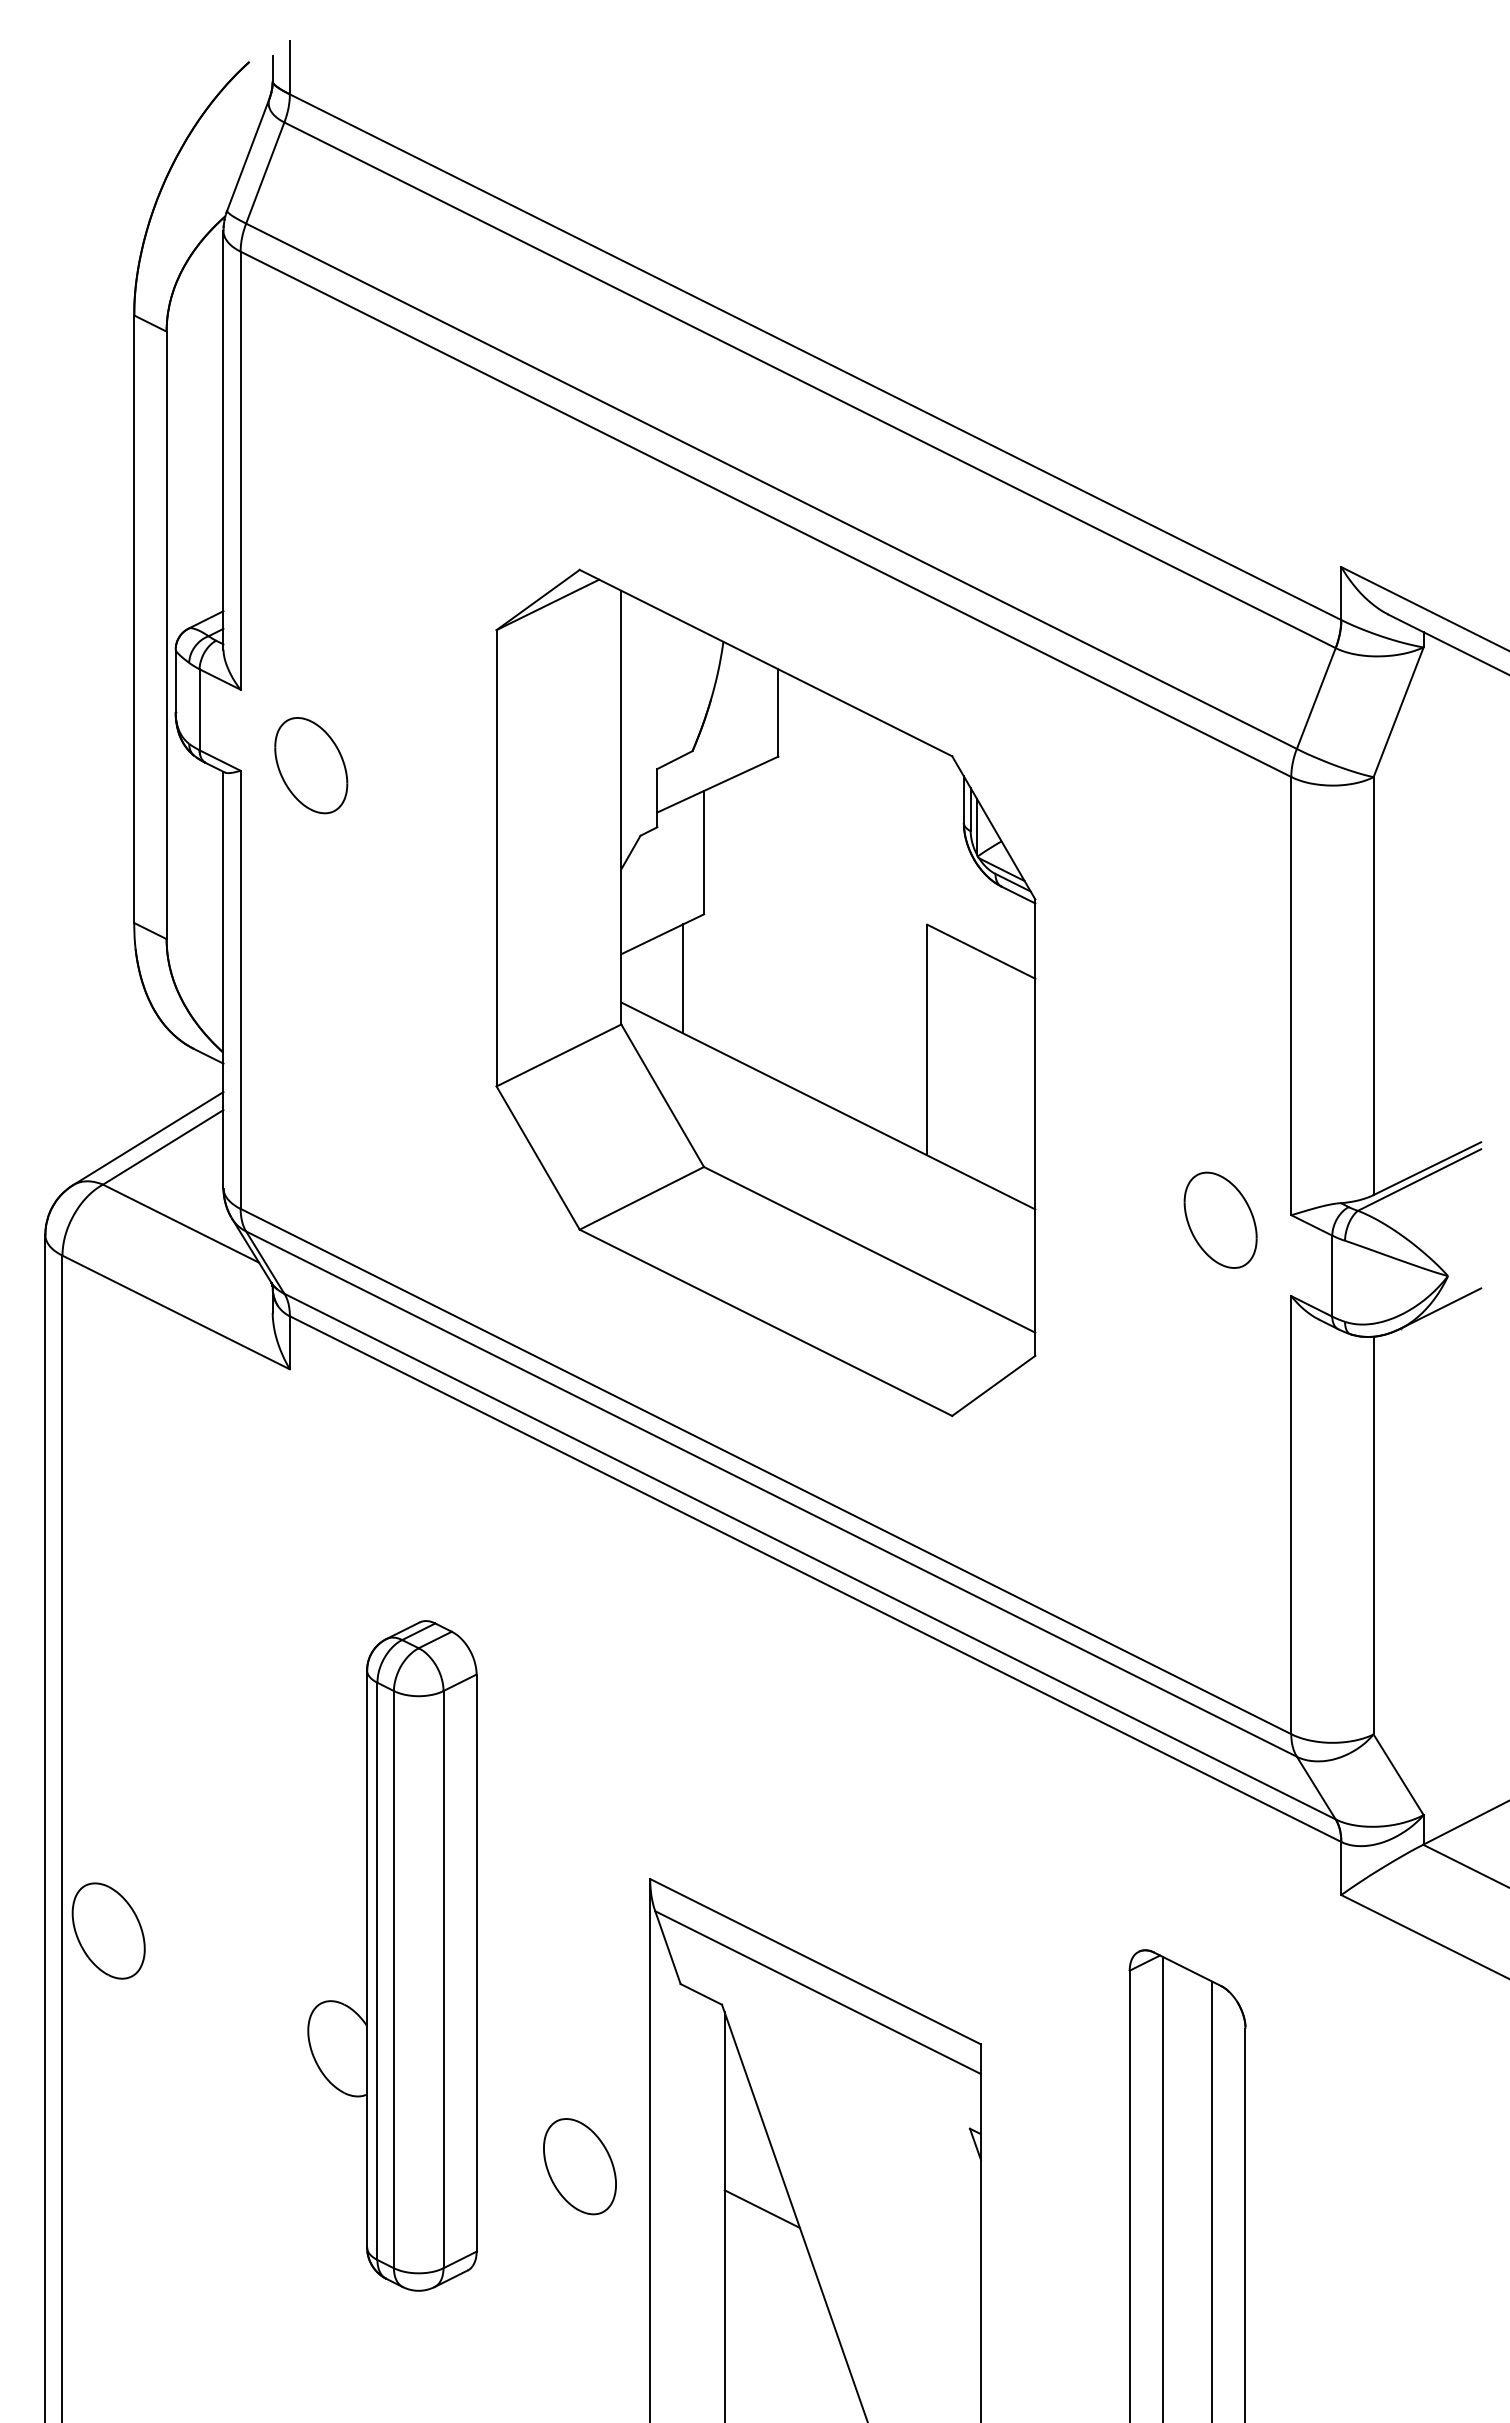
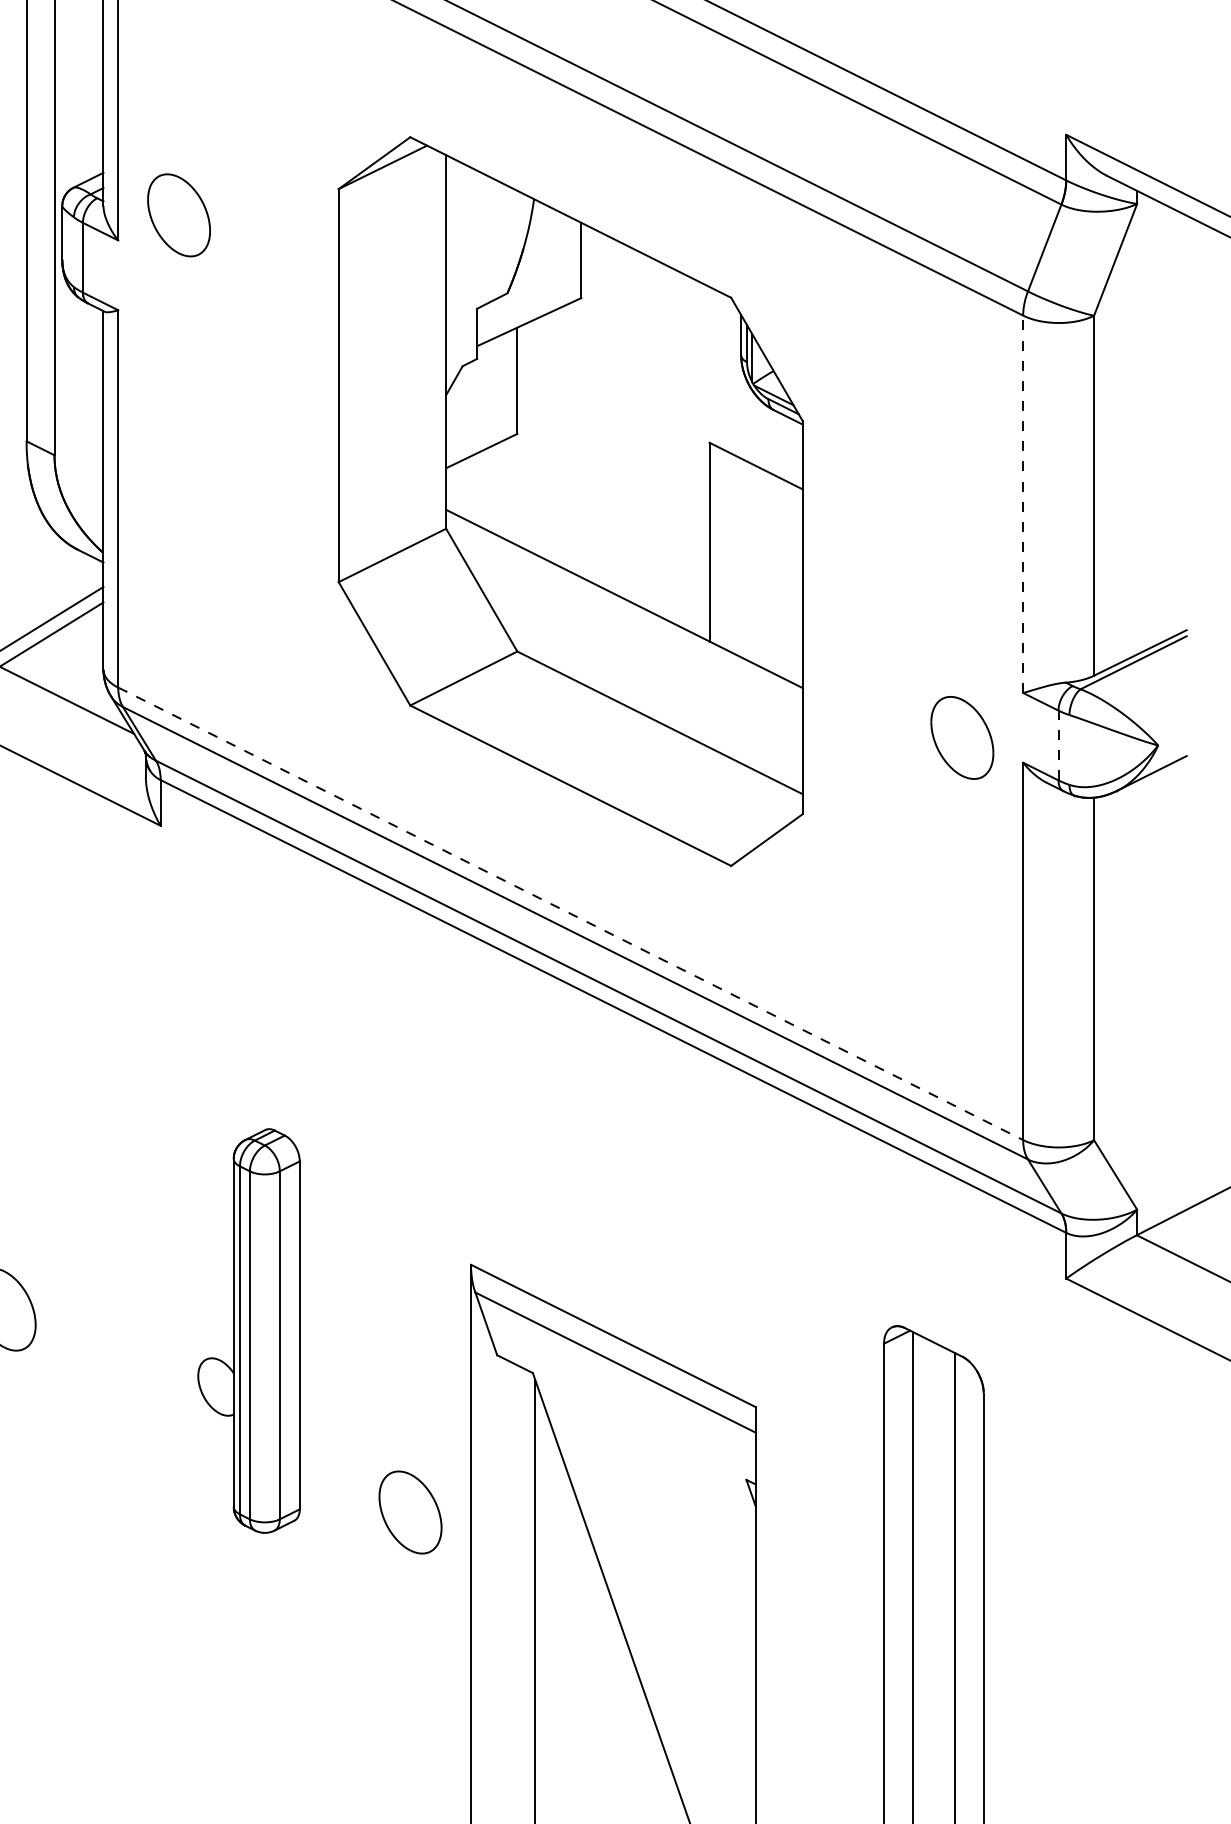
part: (311, 765) -> (179, 215), moved
line: (683, 978) -> (499, 489), removed
line: (1291, 995) -> (1023, 503), solid -> dashed
part: (1220, 1219) -> (962, 737), moved
line: (1332, 1276) -> (1058, 745), solid -> dashed
line: (766, 1471) -> (571, 913), solid -> dashed
part: (392, 1955) -> (249, 1330), size x0.7
line: (761, 2208) -> (566, 1548), removed

